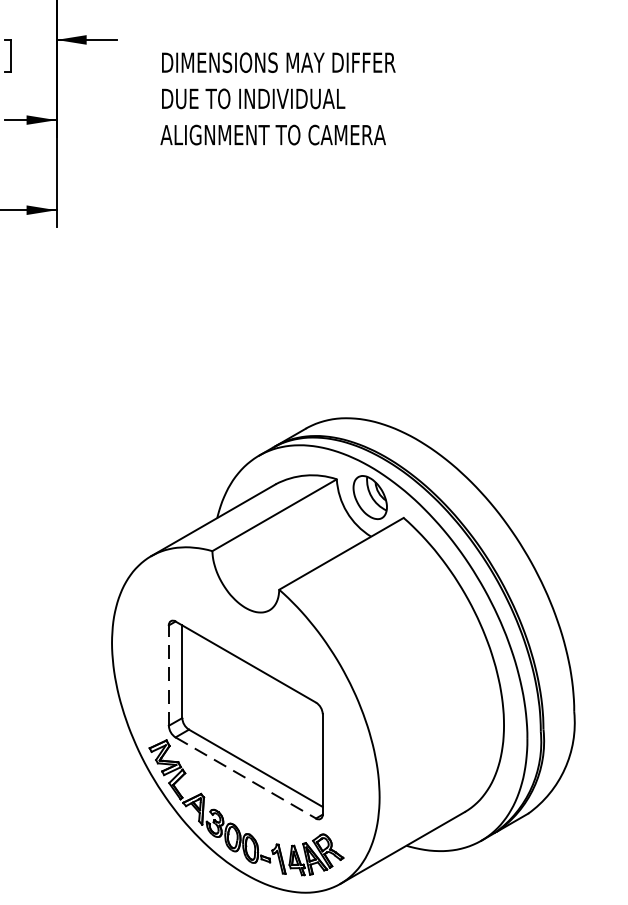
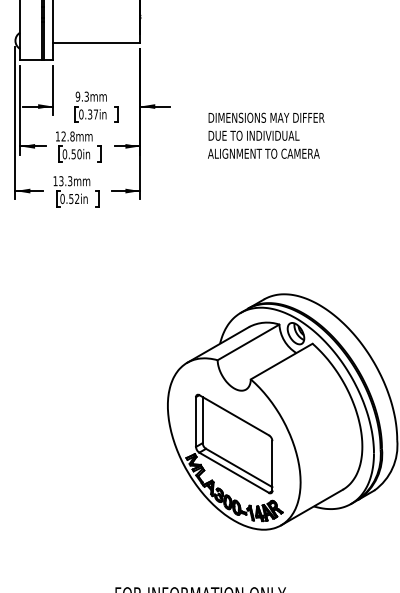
text: (278, 98) -> (266, 135), moved
line: (169, 676) -> (196, 422), dashed -> solid
line: (246, 779) -> (234, 473), dashed -> solid

